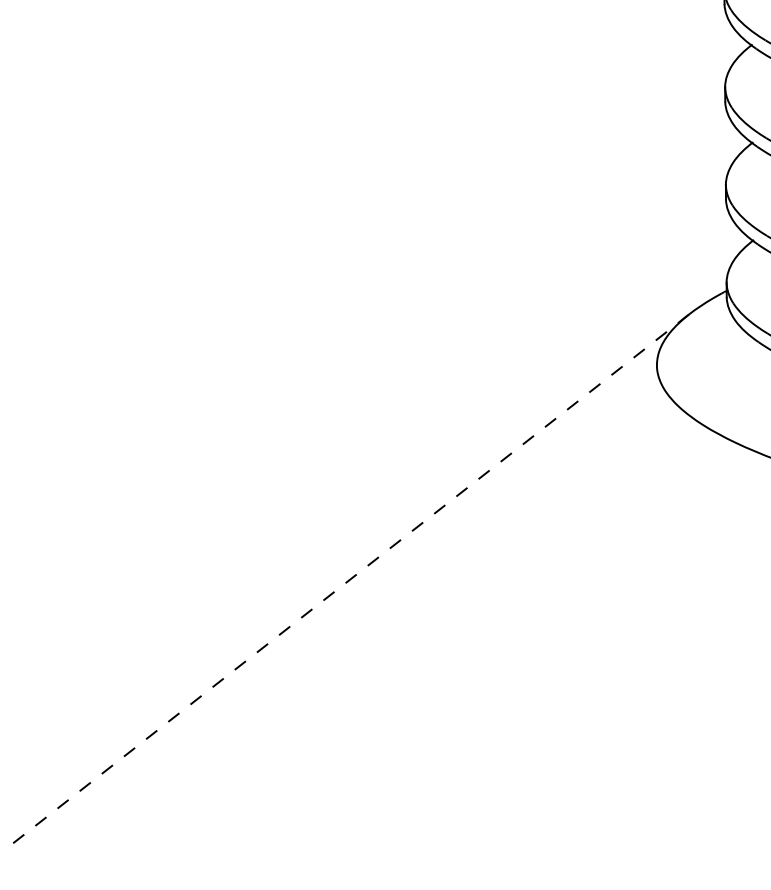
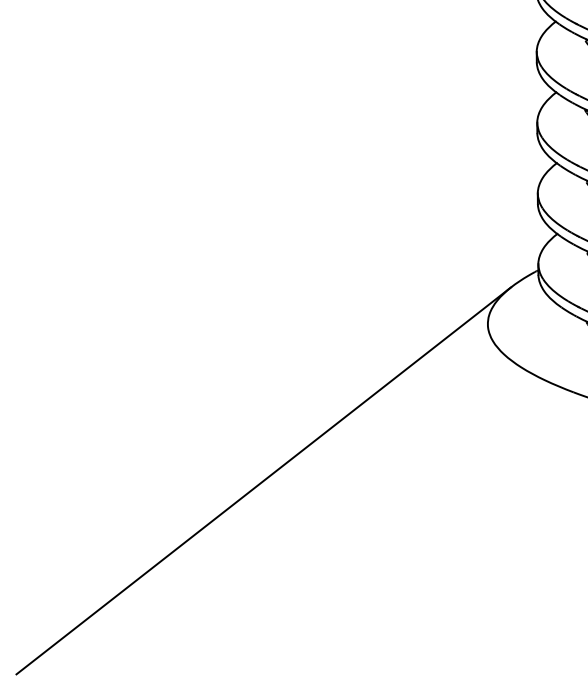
line: (347, 582) -> (263, 481), dashed -> solid

